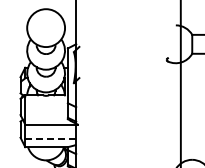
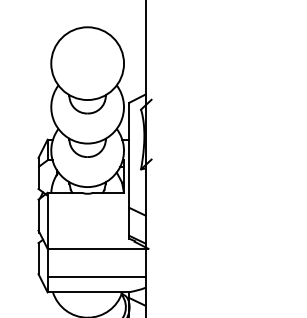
line: (51, 139) -> (97, 277), dashed -> solid

